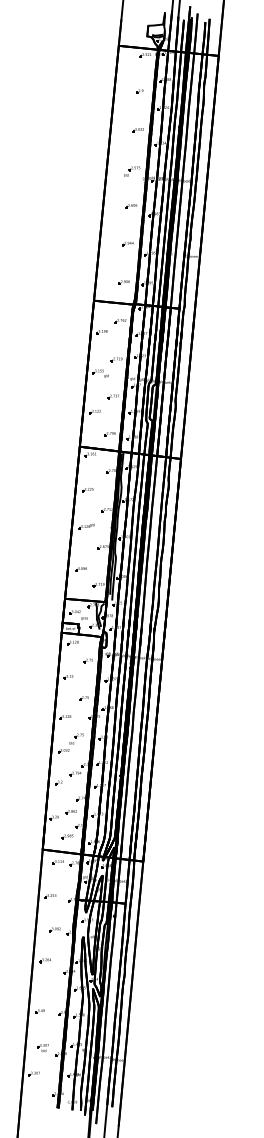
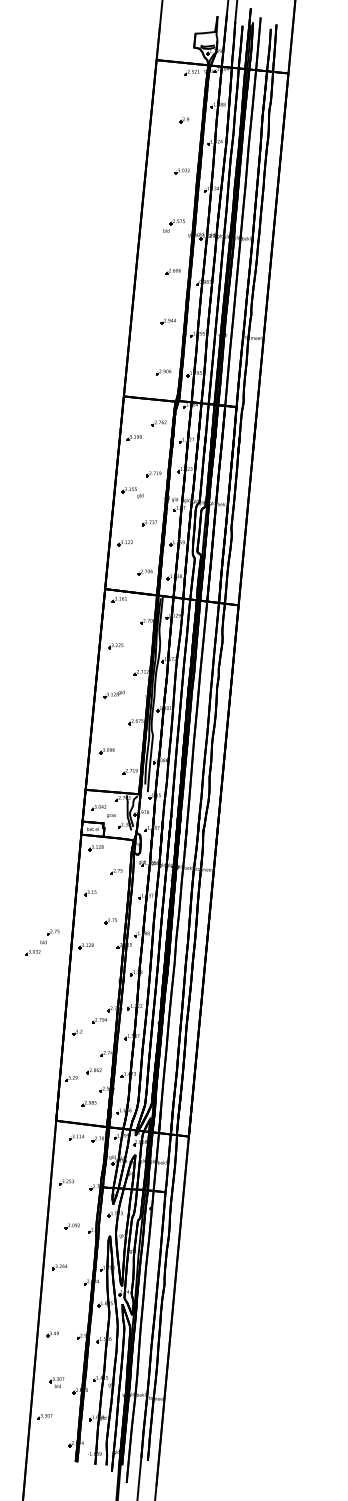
part: (70, 743) -> (42, 942), moved

